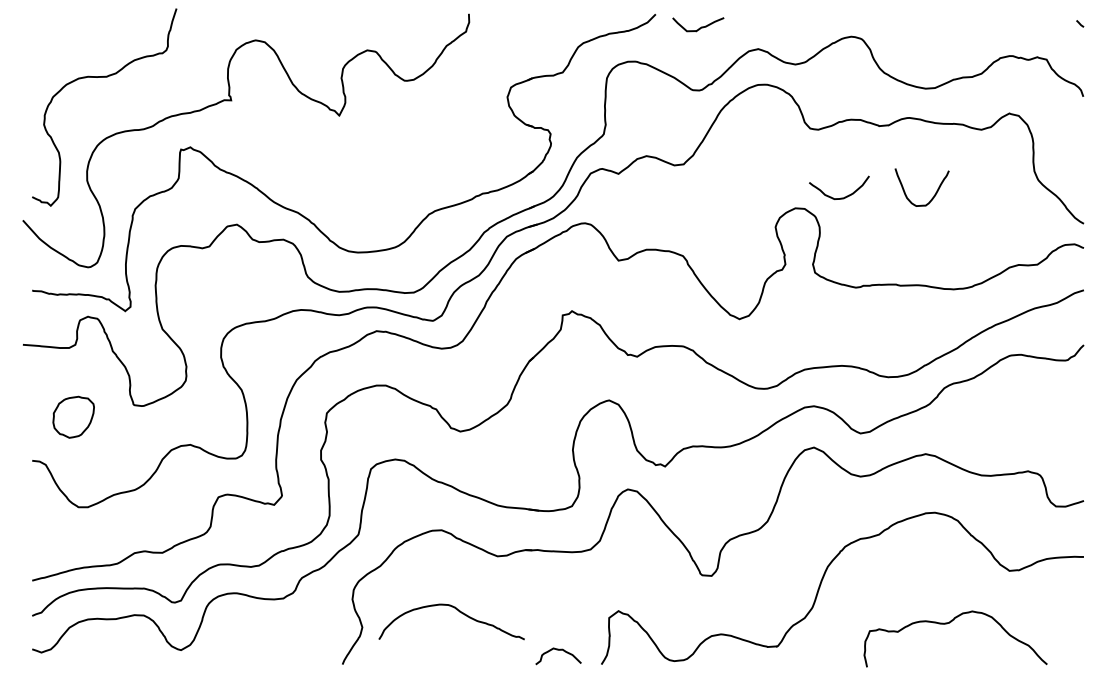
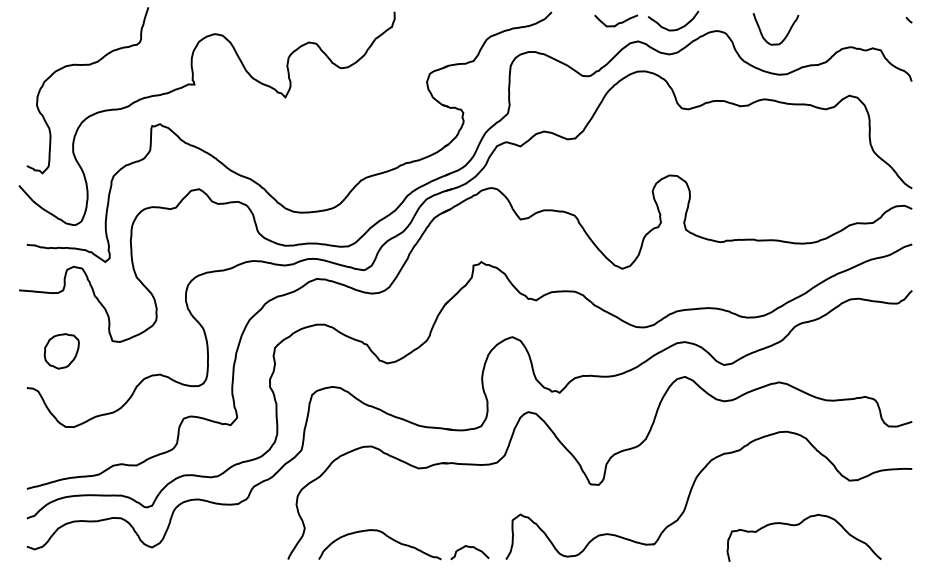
curve: (699, 27) -> (617, 23), moved
curve: (933, 195) -> (785, 35), moved
curve: (840, 197) -> (674, 29), moved
curve: (459, 612) -> (386, 536), moved

